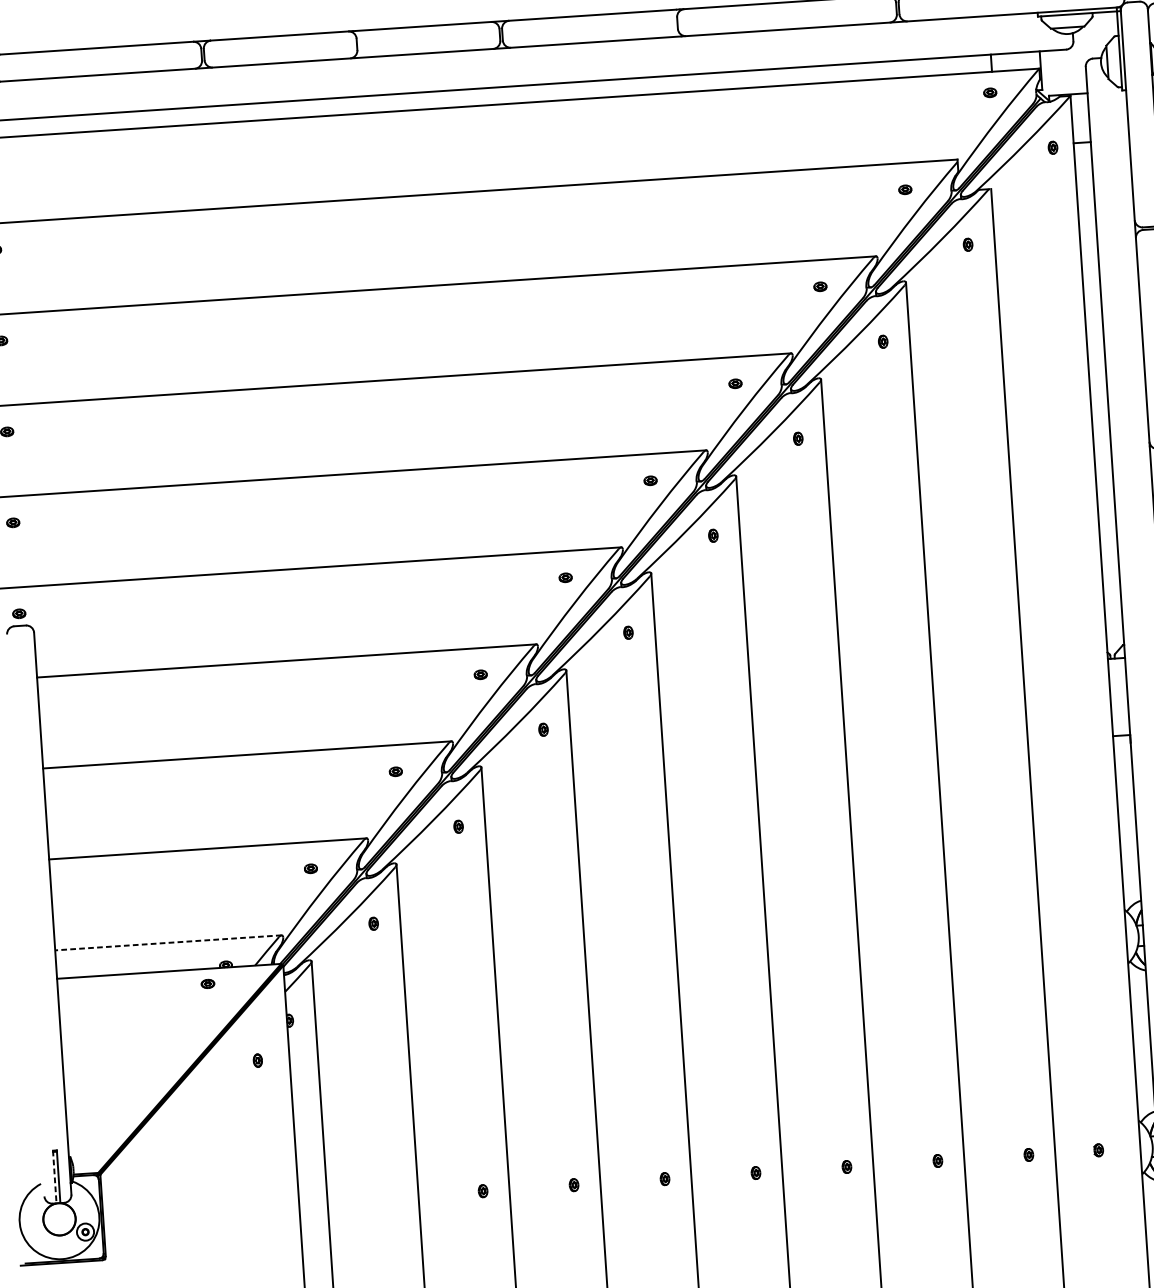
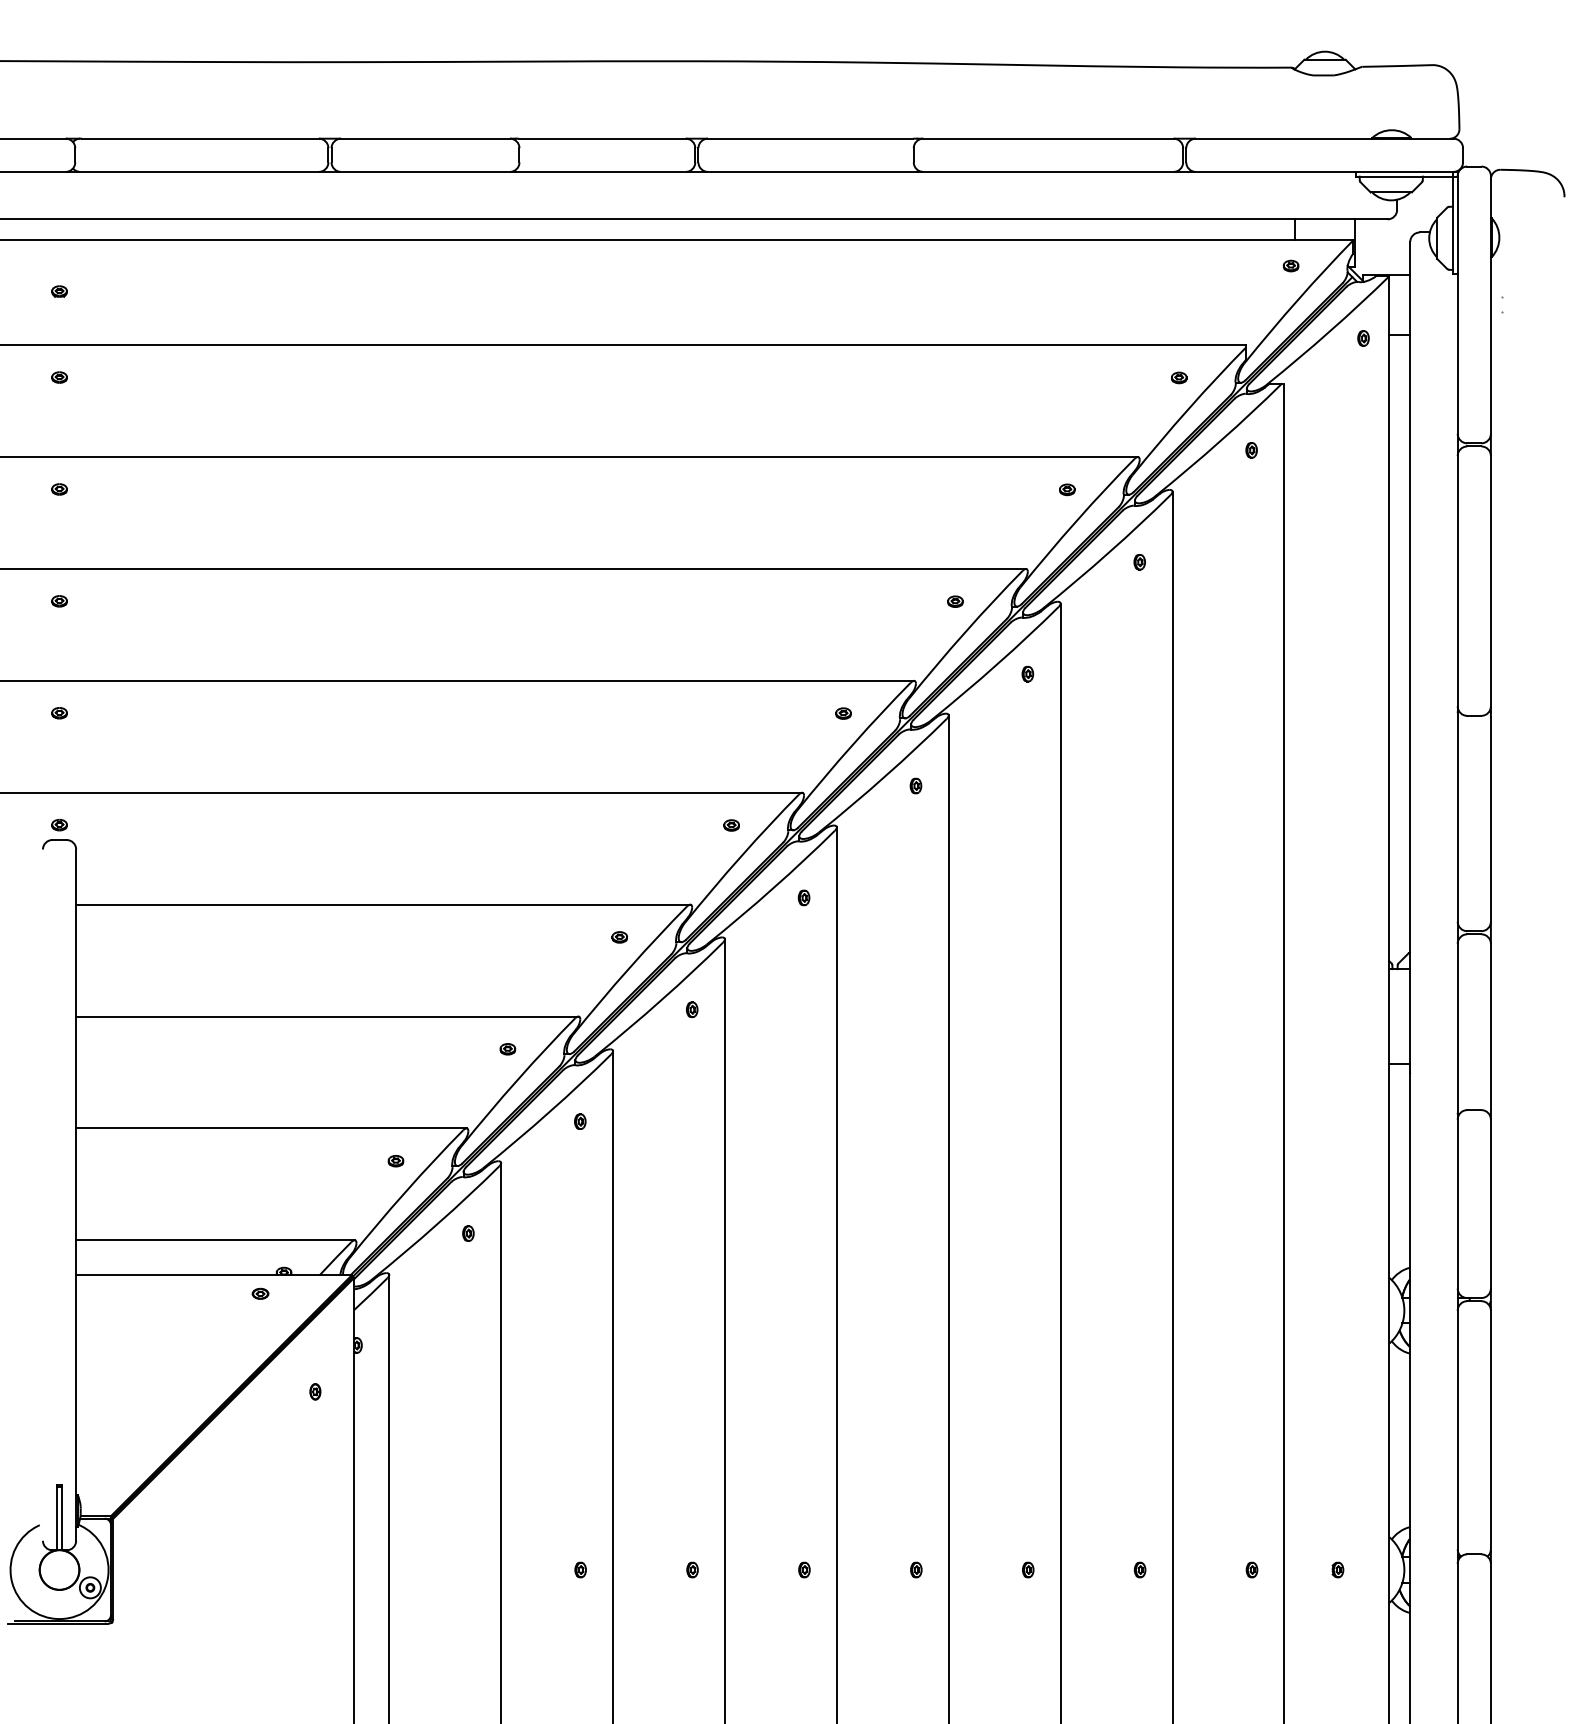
line: (167, 943) -> (214, 1240), dashed -> solid
line: (55, 1177) -> (57, 1518), dashed -> solid

